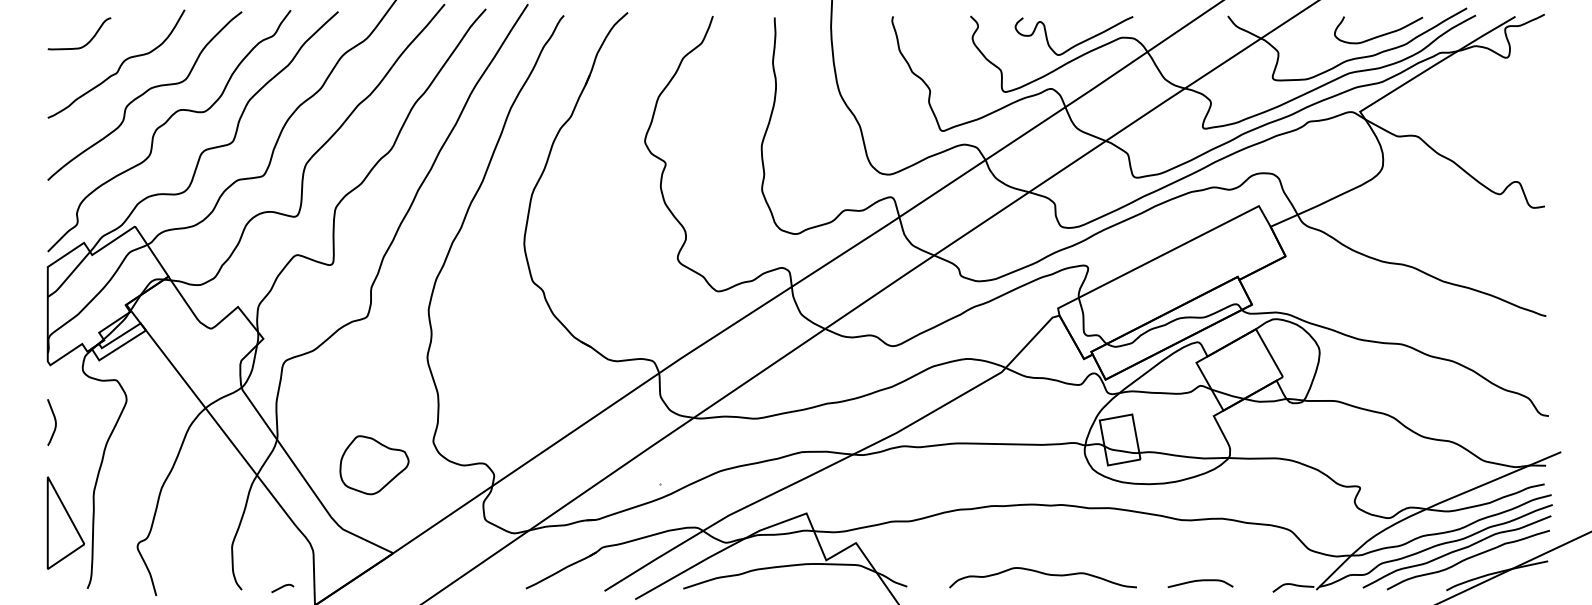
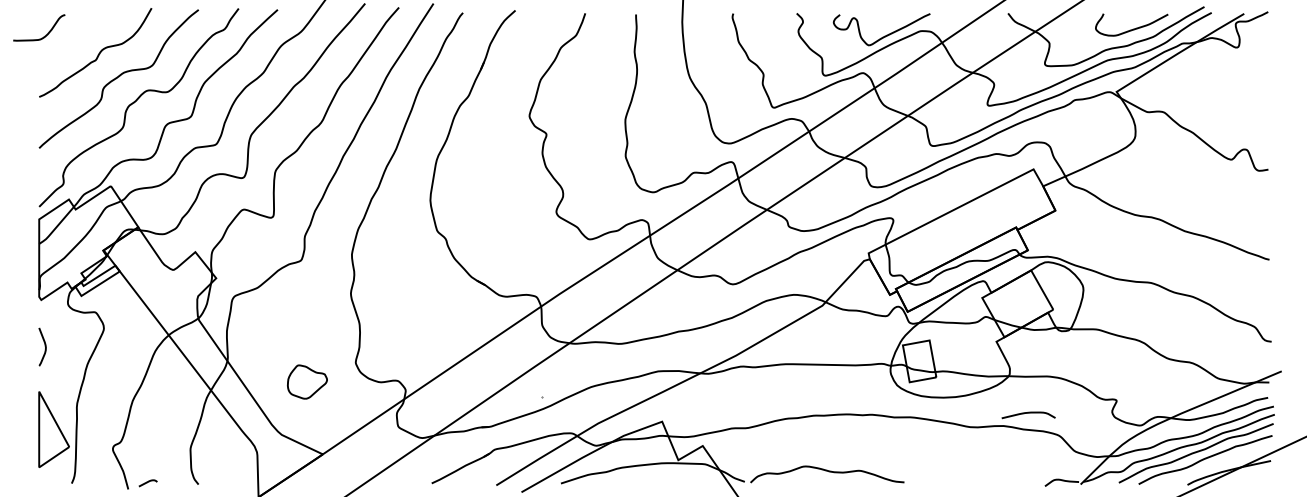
curve: (85, 43) -> (44, 35), moved
part: (374, 464) -> (307, 381), size x0.7
curve: (1044, 575) -> (828, 472), moved
curve: (1200, 581) -> (1028, 413), moved
curve: (282, 588) -> (147, 483), moved

